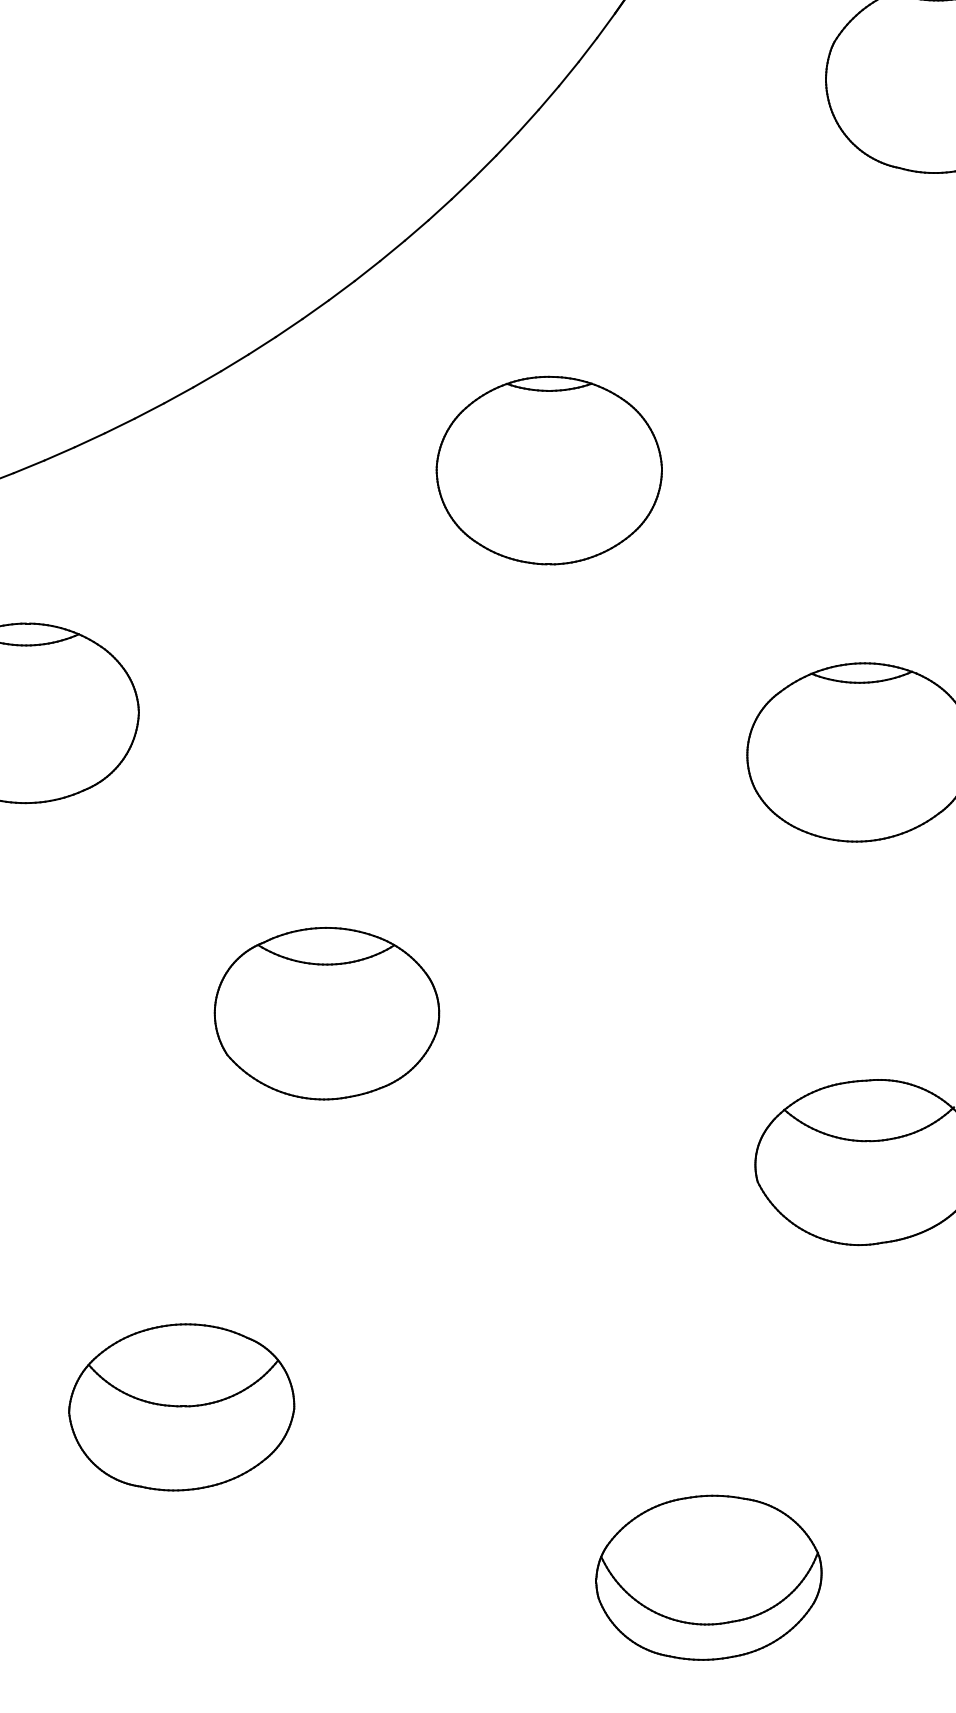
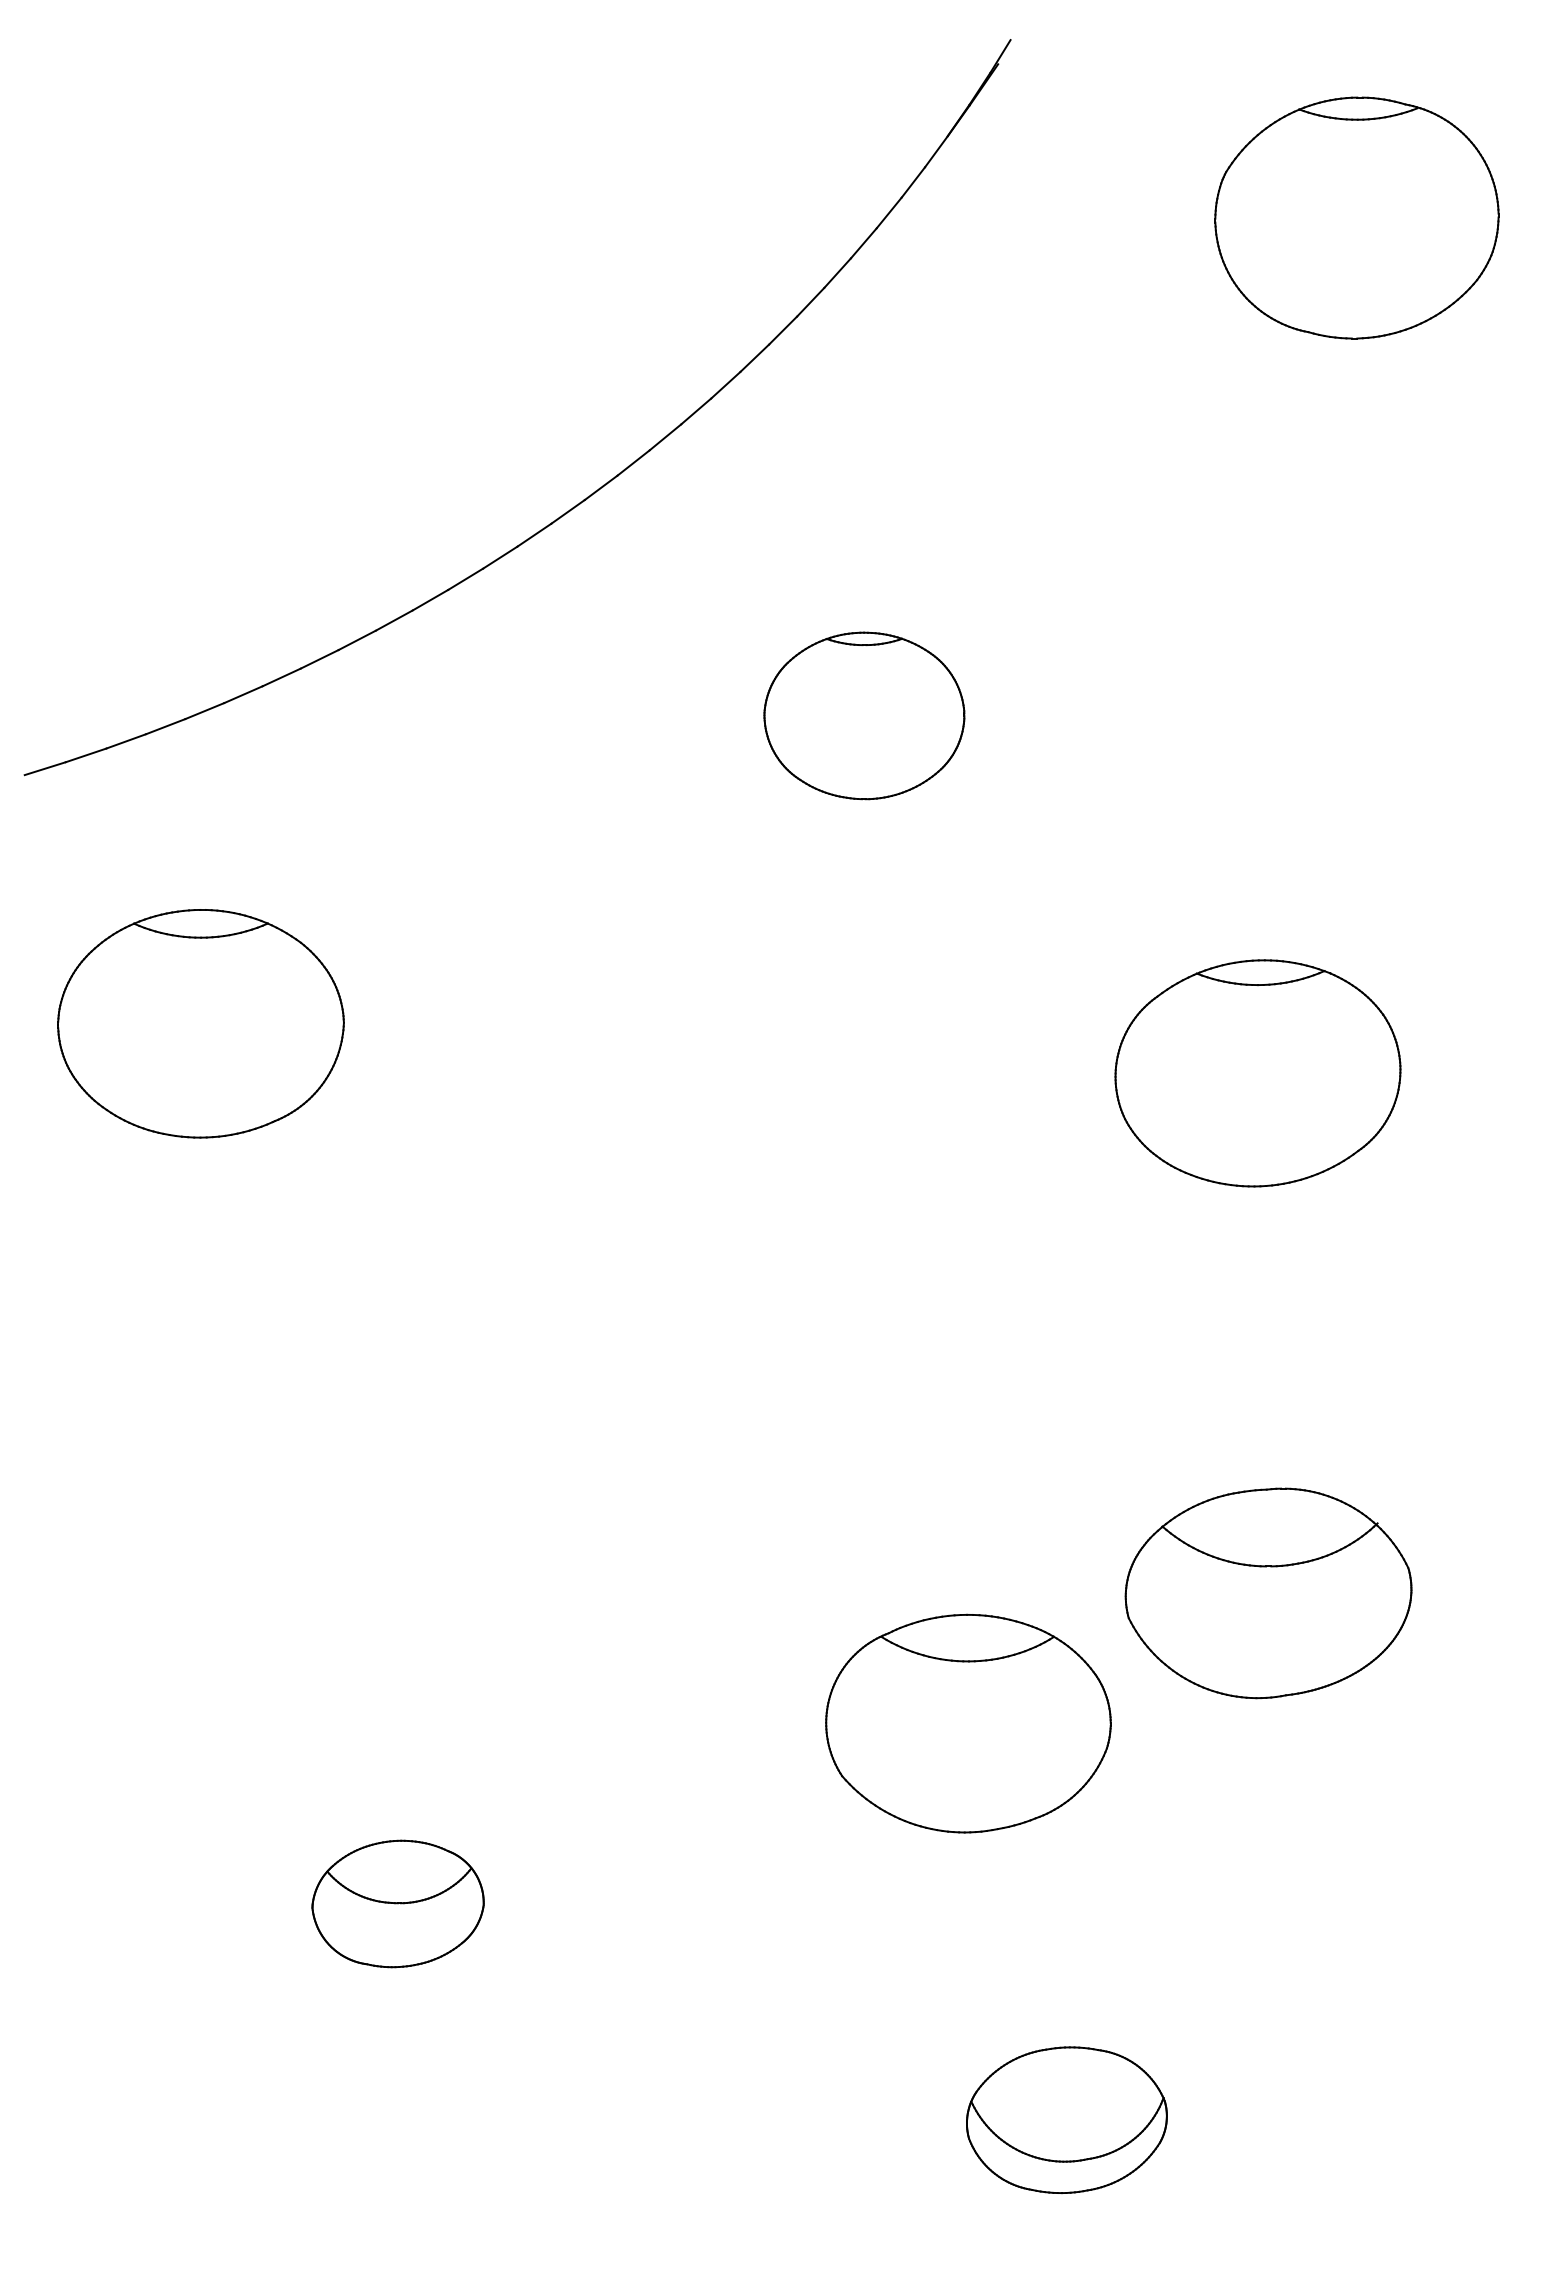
part: (549, 470) -> (864, 715), size x0.7
part: (327, 1013) -> (968, 1723), moved
part: (181, 1407) -> (397, 1903), size x0.6
part: (708, 1578) -> (1066, 2120), size x0.7

